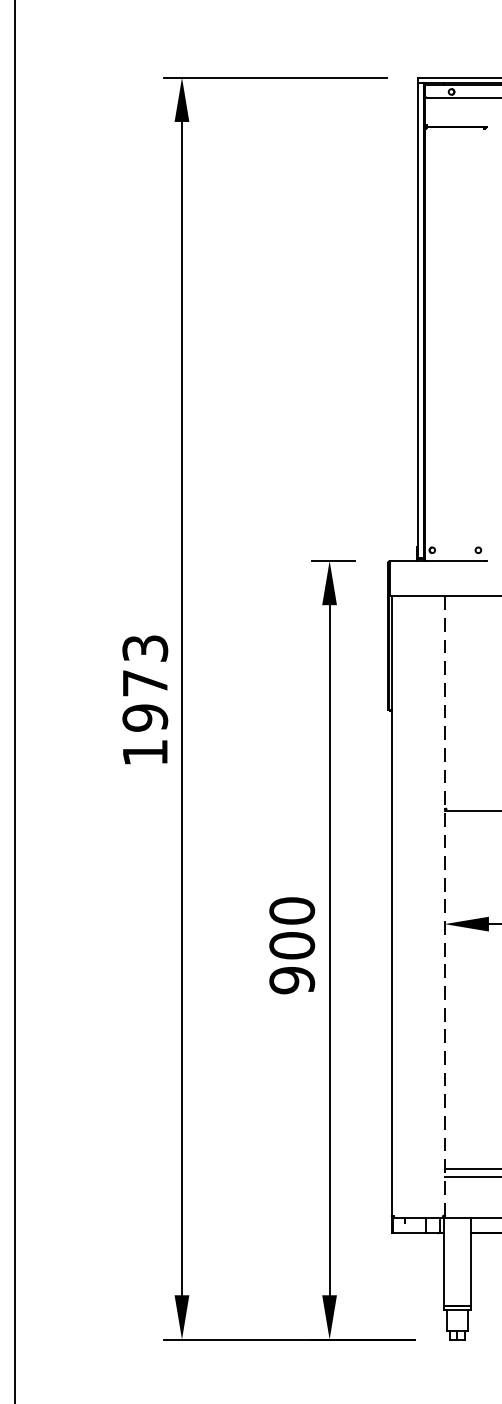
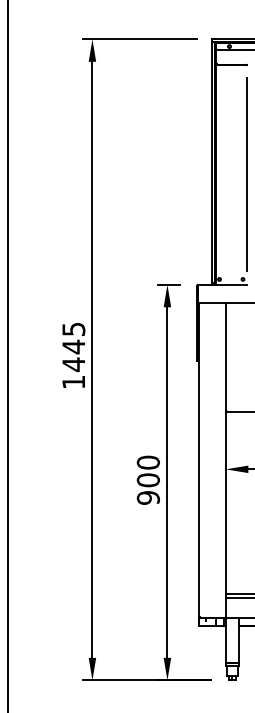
line: (487, 343) -> (247, 174), added
text: (144, 684) -> (73, 347), 1973 -> 1445
line: (443, 906) -> (225, 460), dashed -> solid

